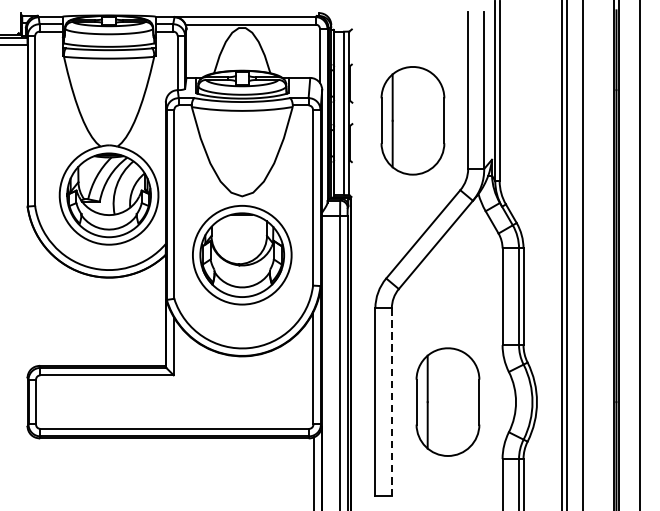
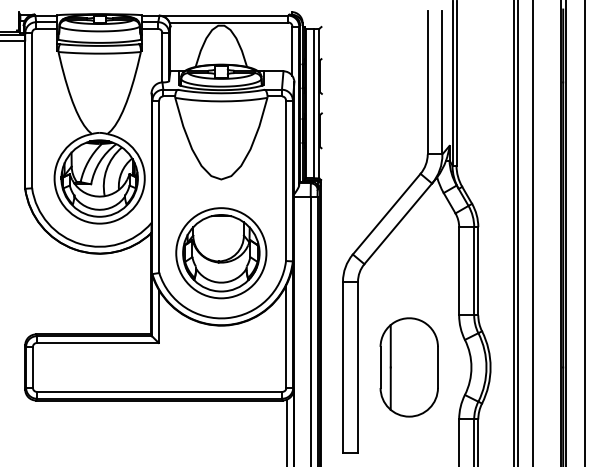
part: (412, 120) -> (376, 110), removed
part: (242, 255) -> (221, 253), moved
line: (392, 402) -> (358, 367), dashed -> solid

